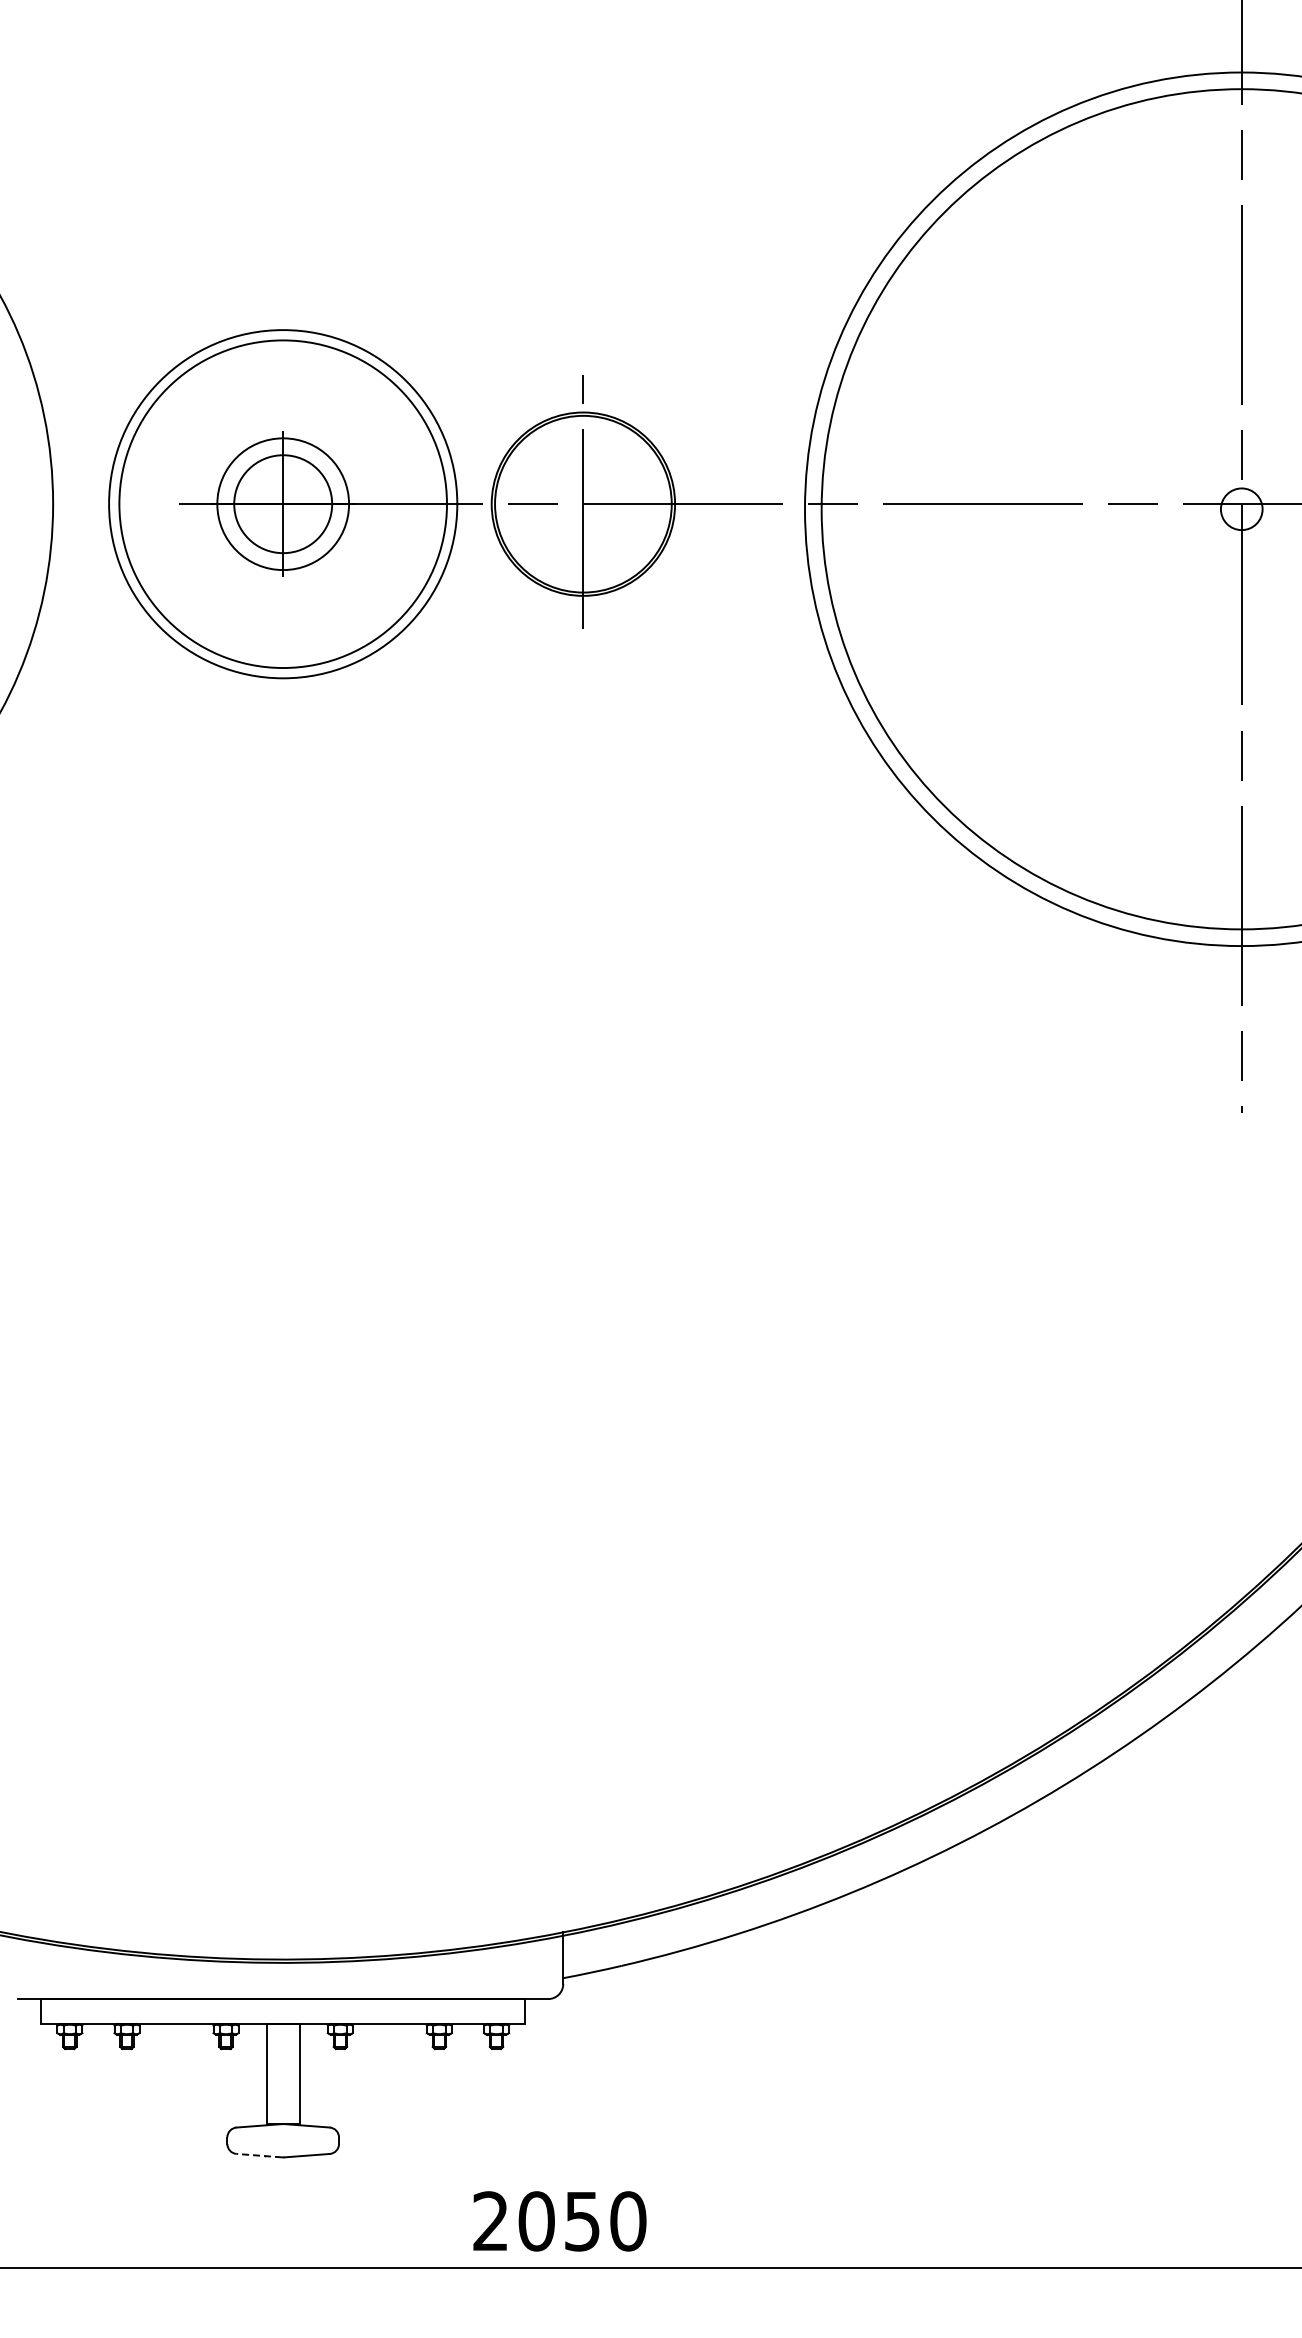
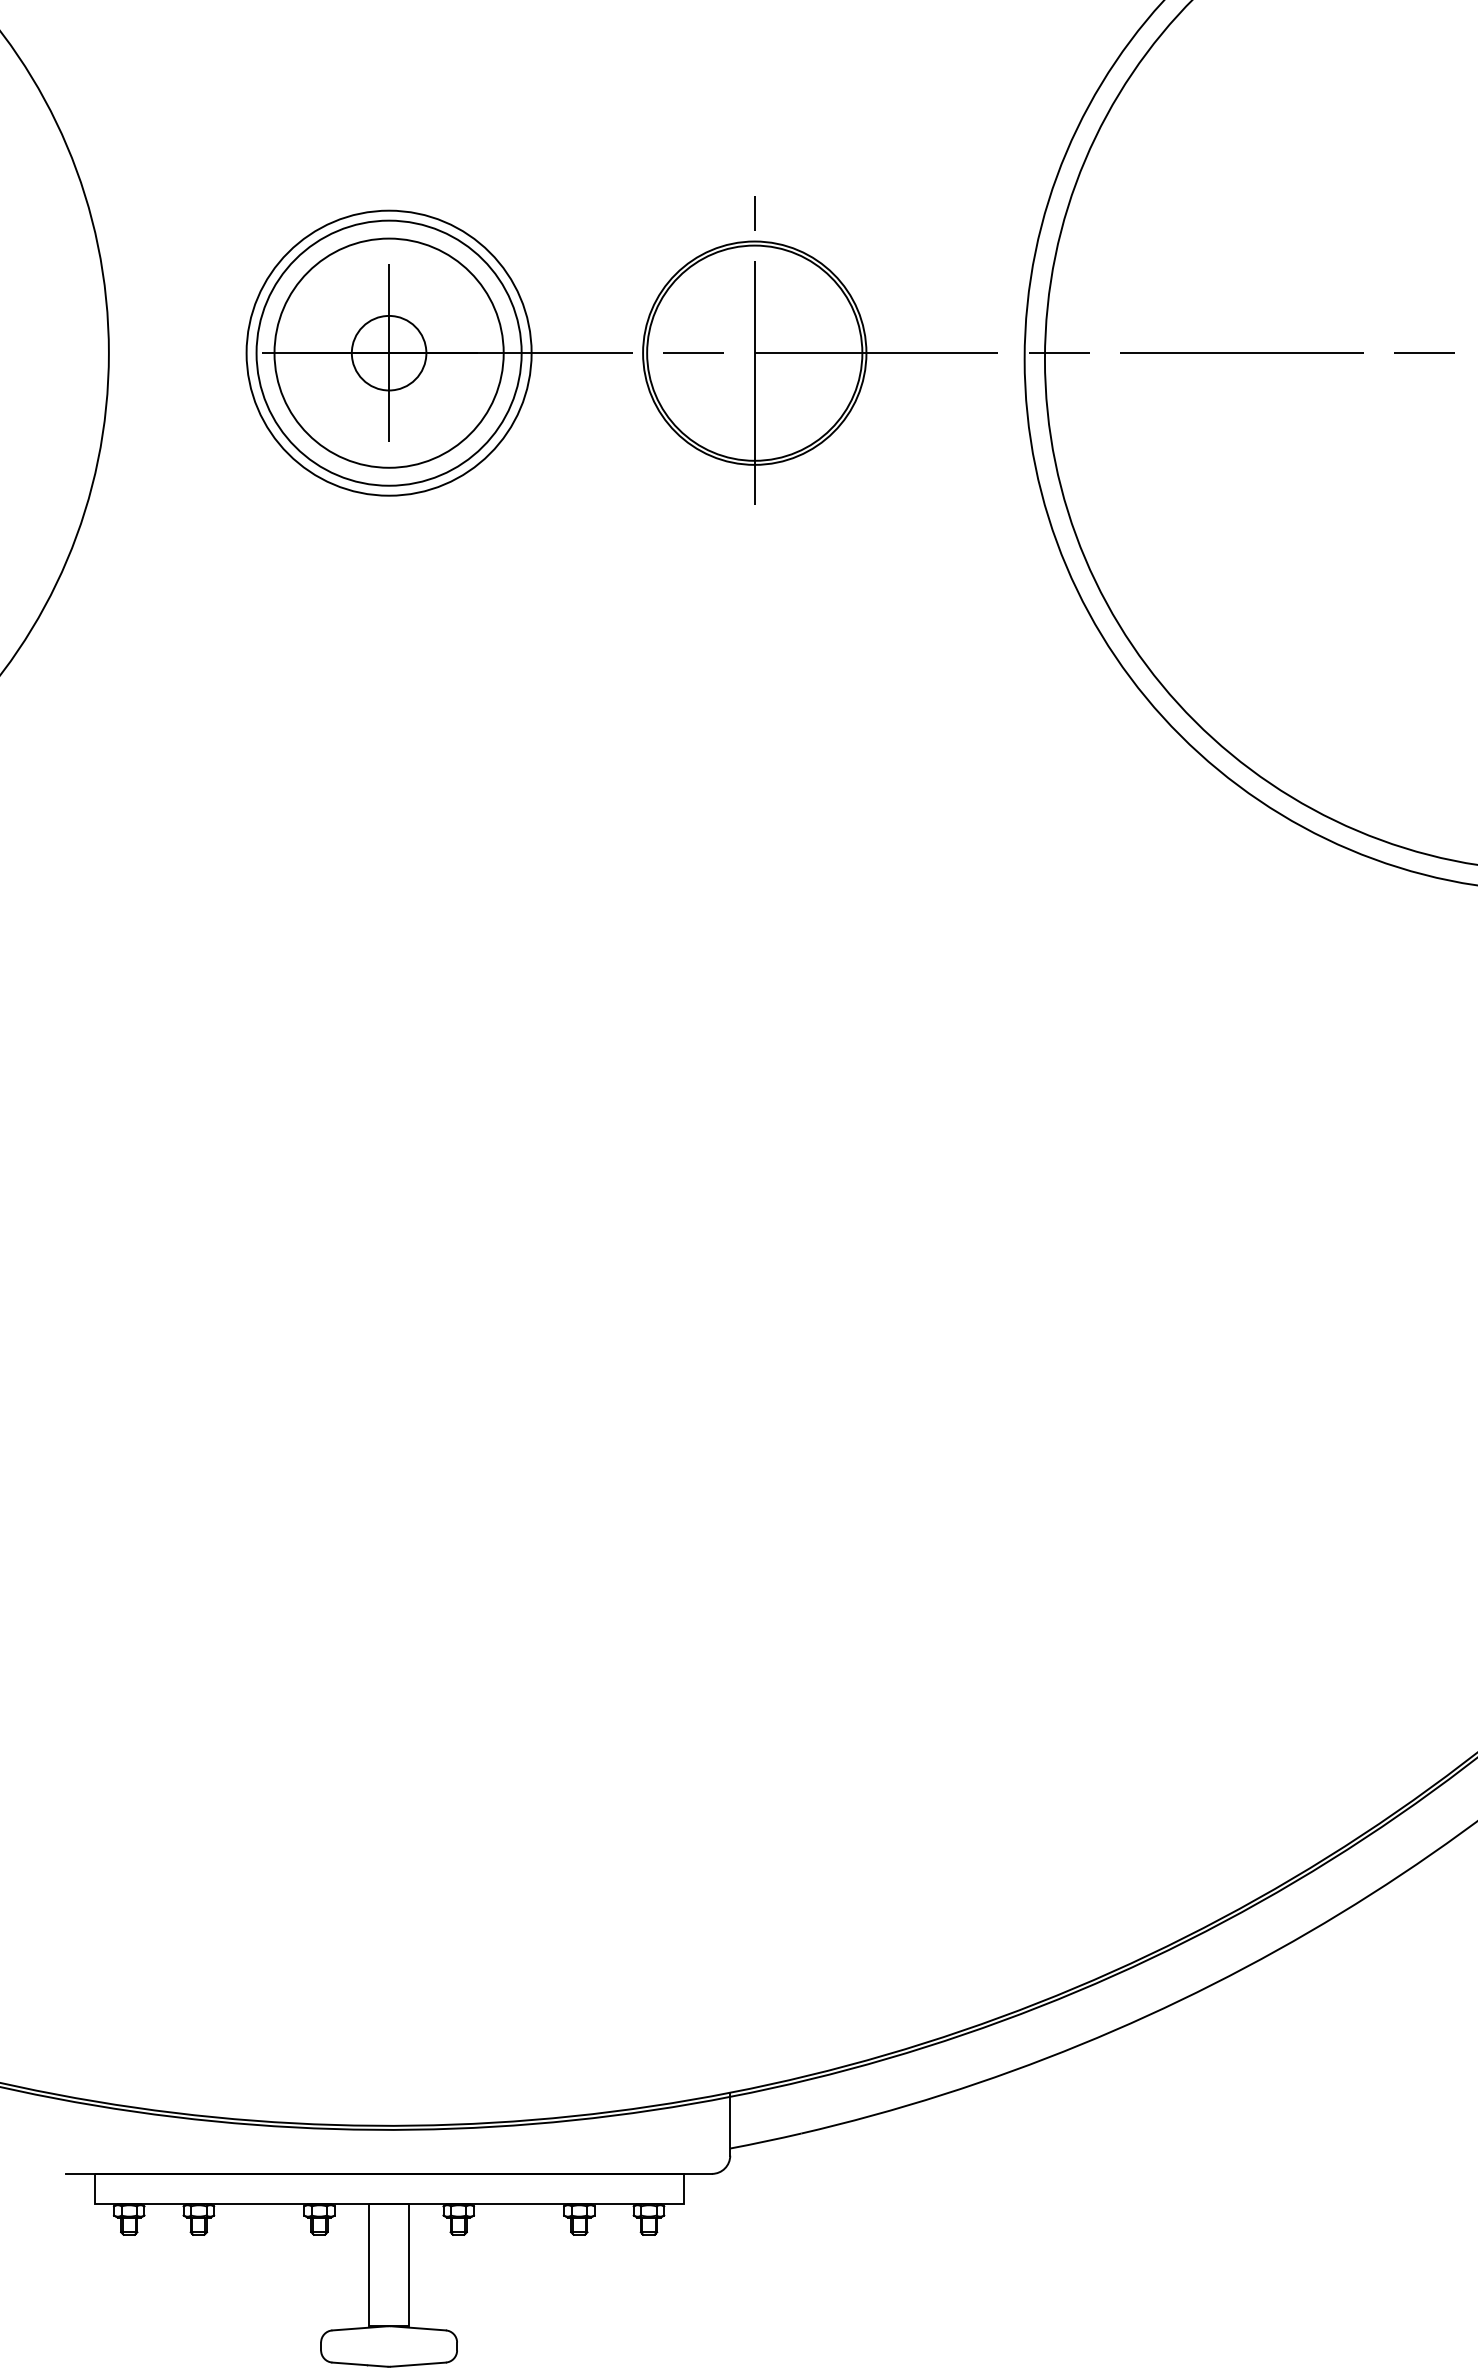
circle: (282, 503) -> (388, 352), size x0.62
circle: (283, 504) -> (389, 353), size x0.62
circle: (283, 504) -> (389, 353), size x0.71
circle: (283, 504) -> (389, 353), size x1.43
line: (259, 2155) -> (360, 2364), dashed -> solid

